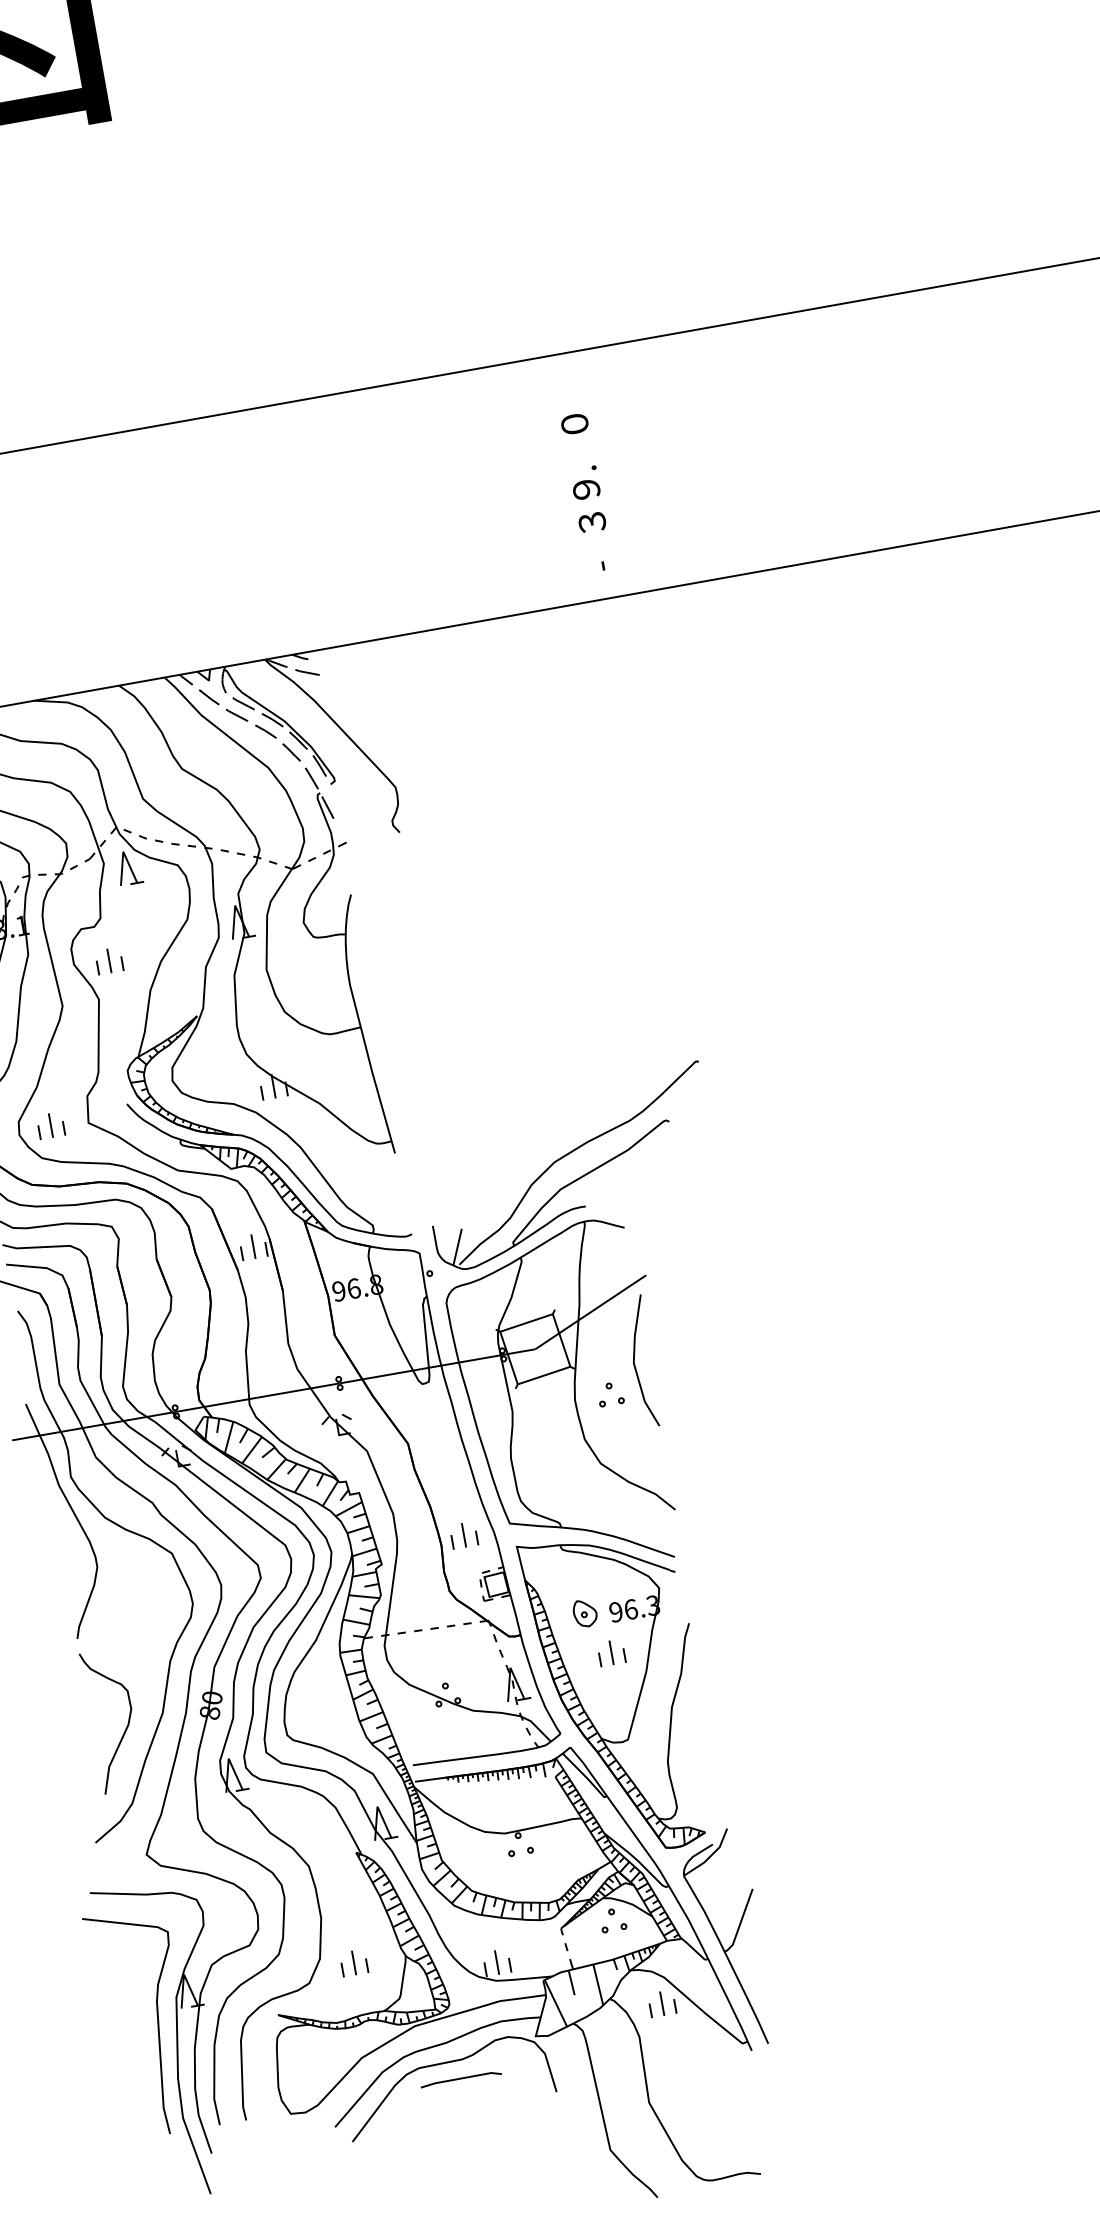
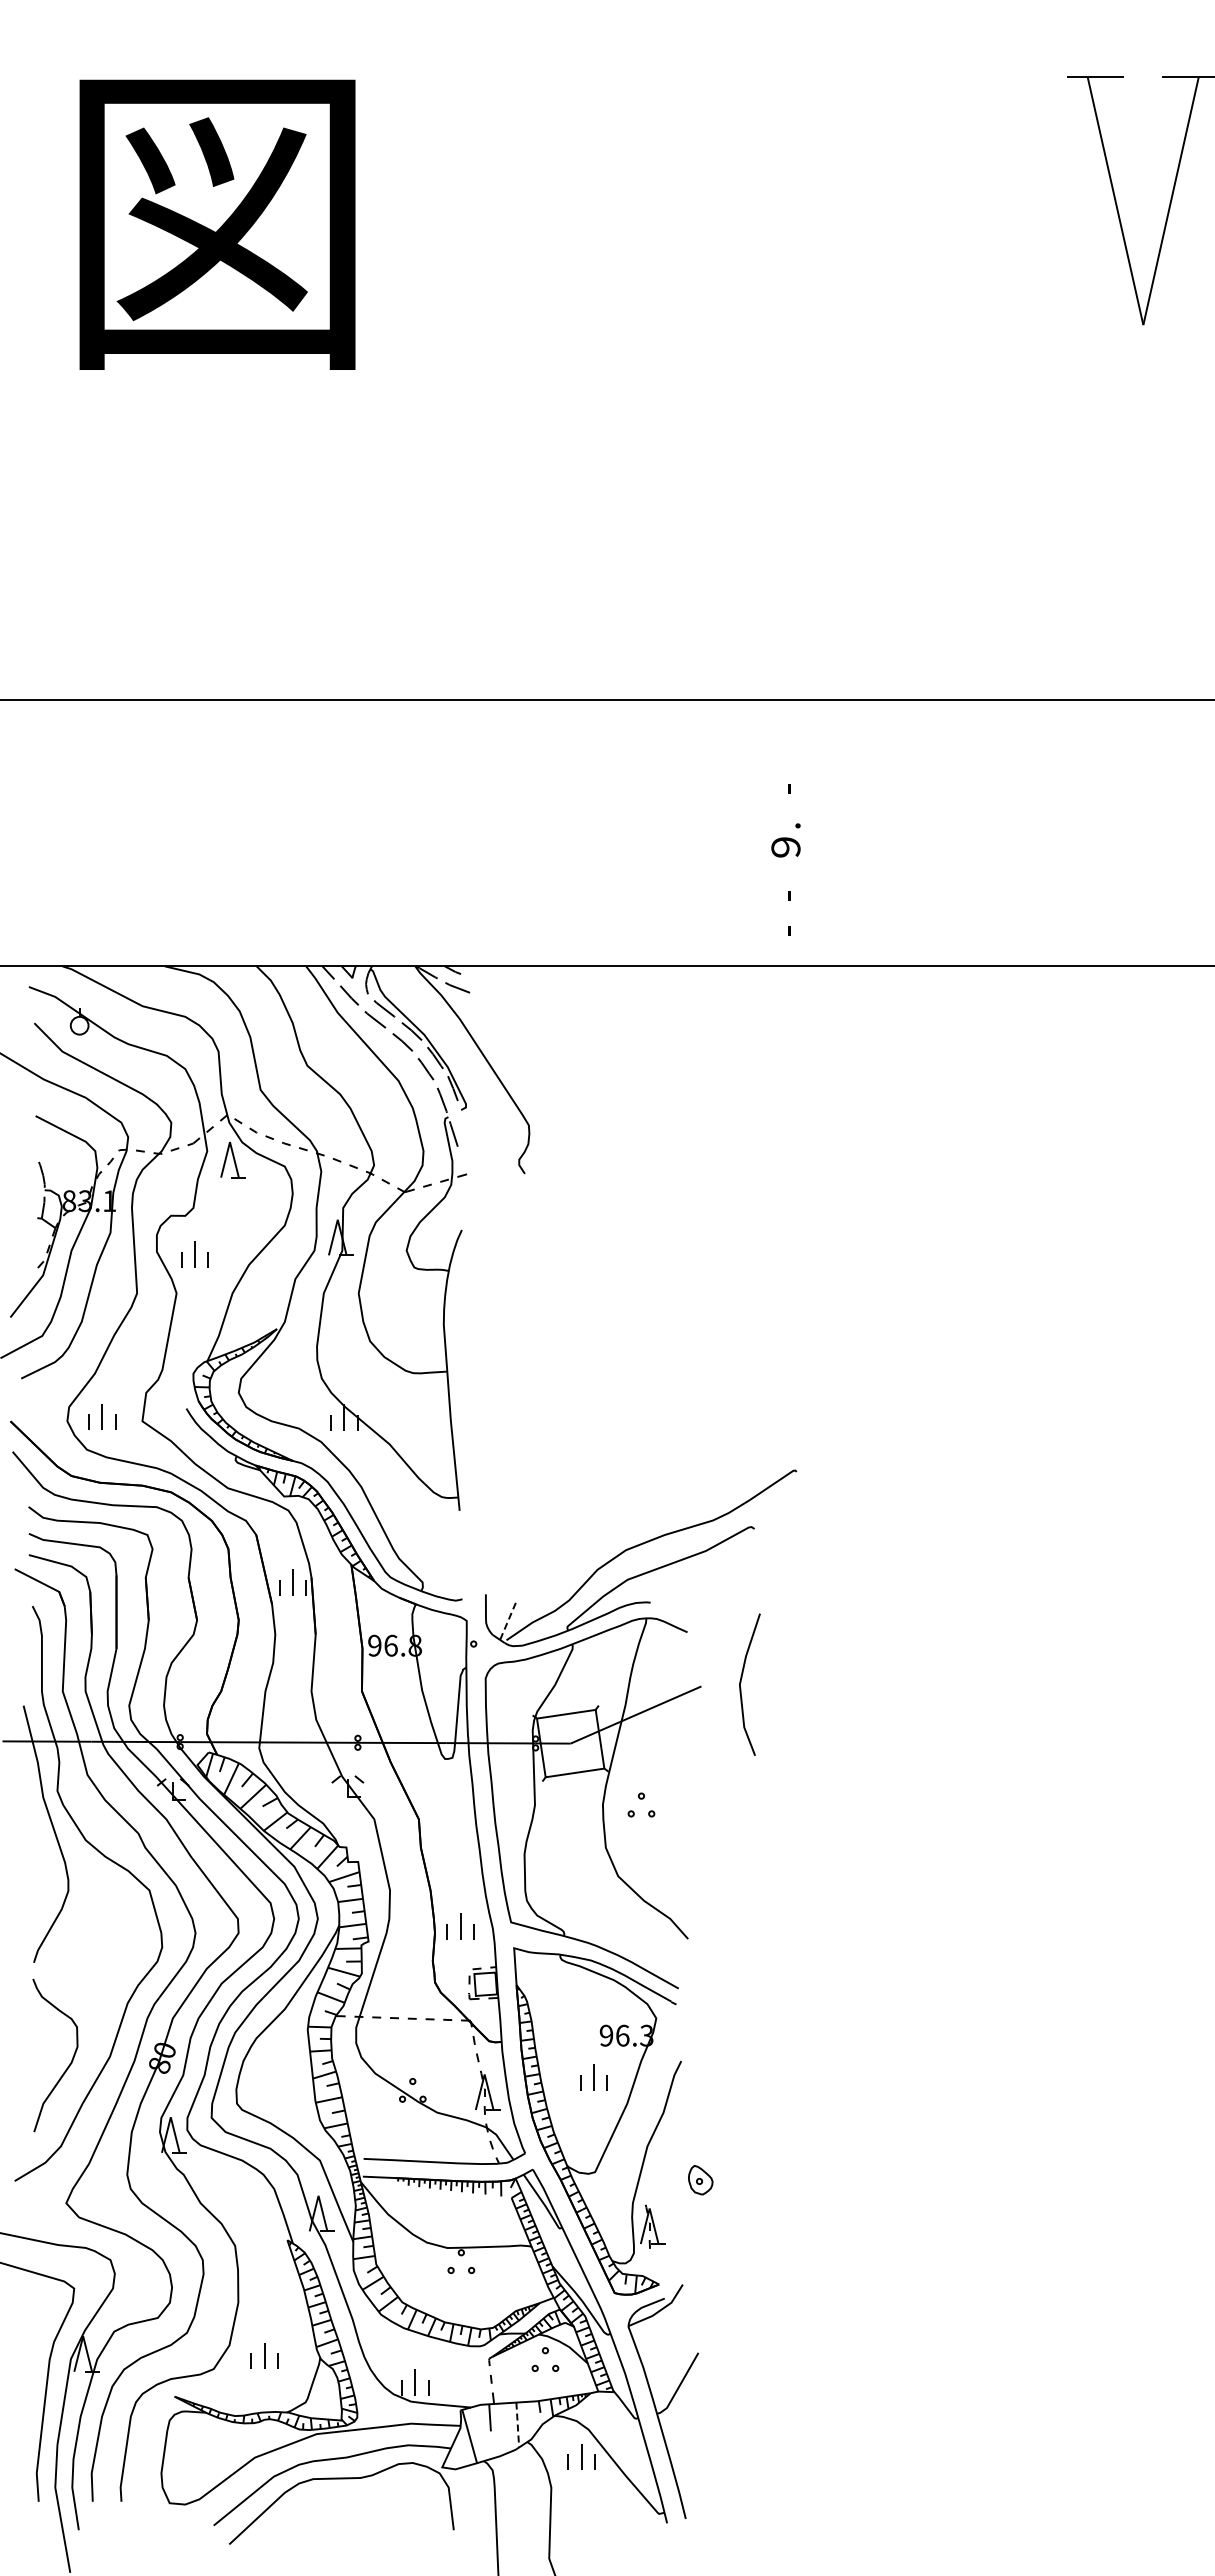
text: (574, 427) -> (785, 779), ０ -> -
text: (592, 525) -> (785, 886), ３ -> -
line: (457, 1247) -> (507, 1621), solid -> dashed
line: (634, 1360) -> (741, 1682), moved
part: (585, 1613) -> (700, 2180), moved
part: (689, 1780) -> (652, 2226), added
line: (598, 1985) -> (517, 2425), solid -> dashed
line: (461, 2079) -> (355, 2498), removed

